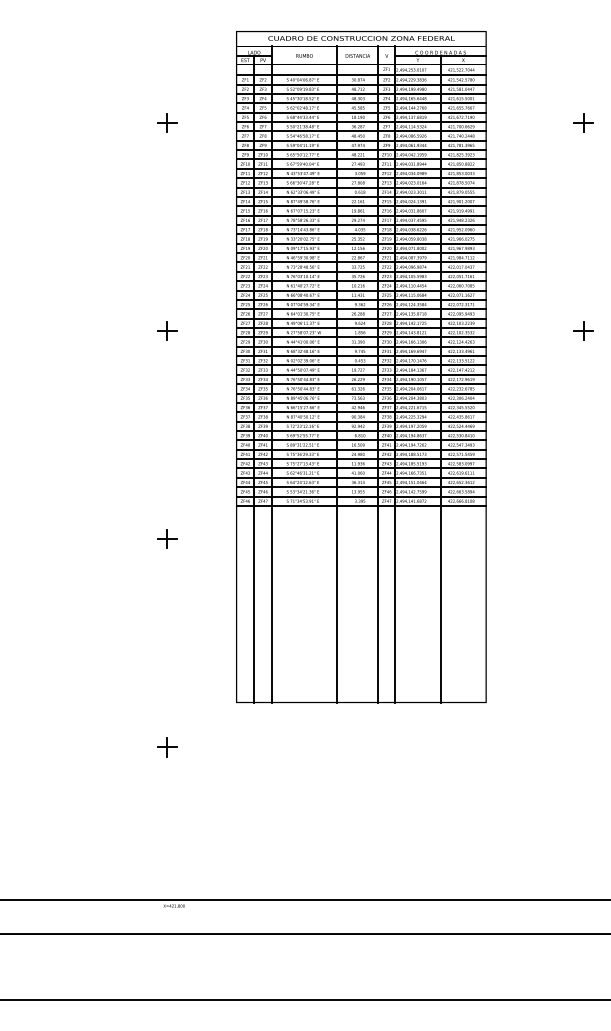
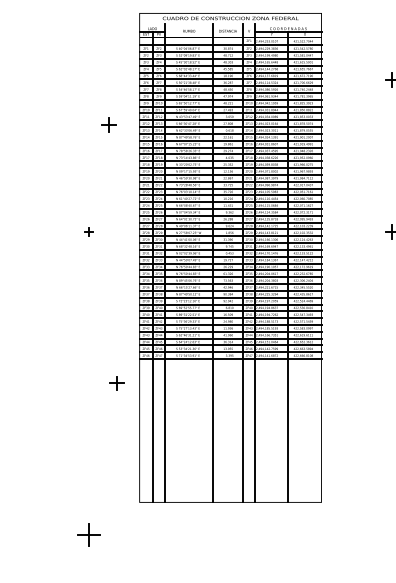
part: (167, 122) -> (108, 124), moved
part: (167, 330) -> (89, 231), size x0.6
part: (167, 538) -> (116, 382), moved
part: (167, 747) -> (89, 535), size x1.6

